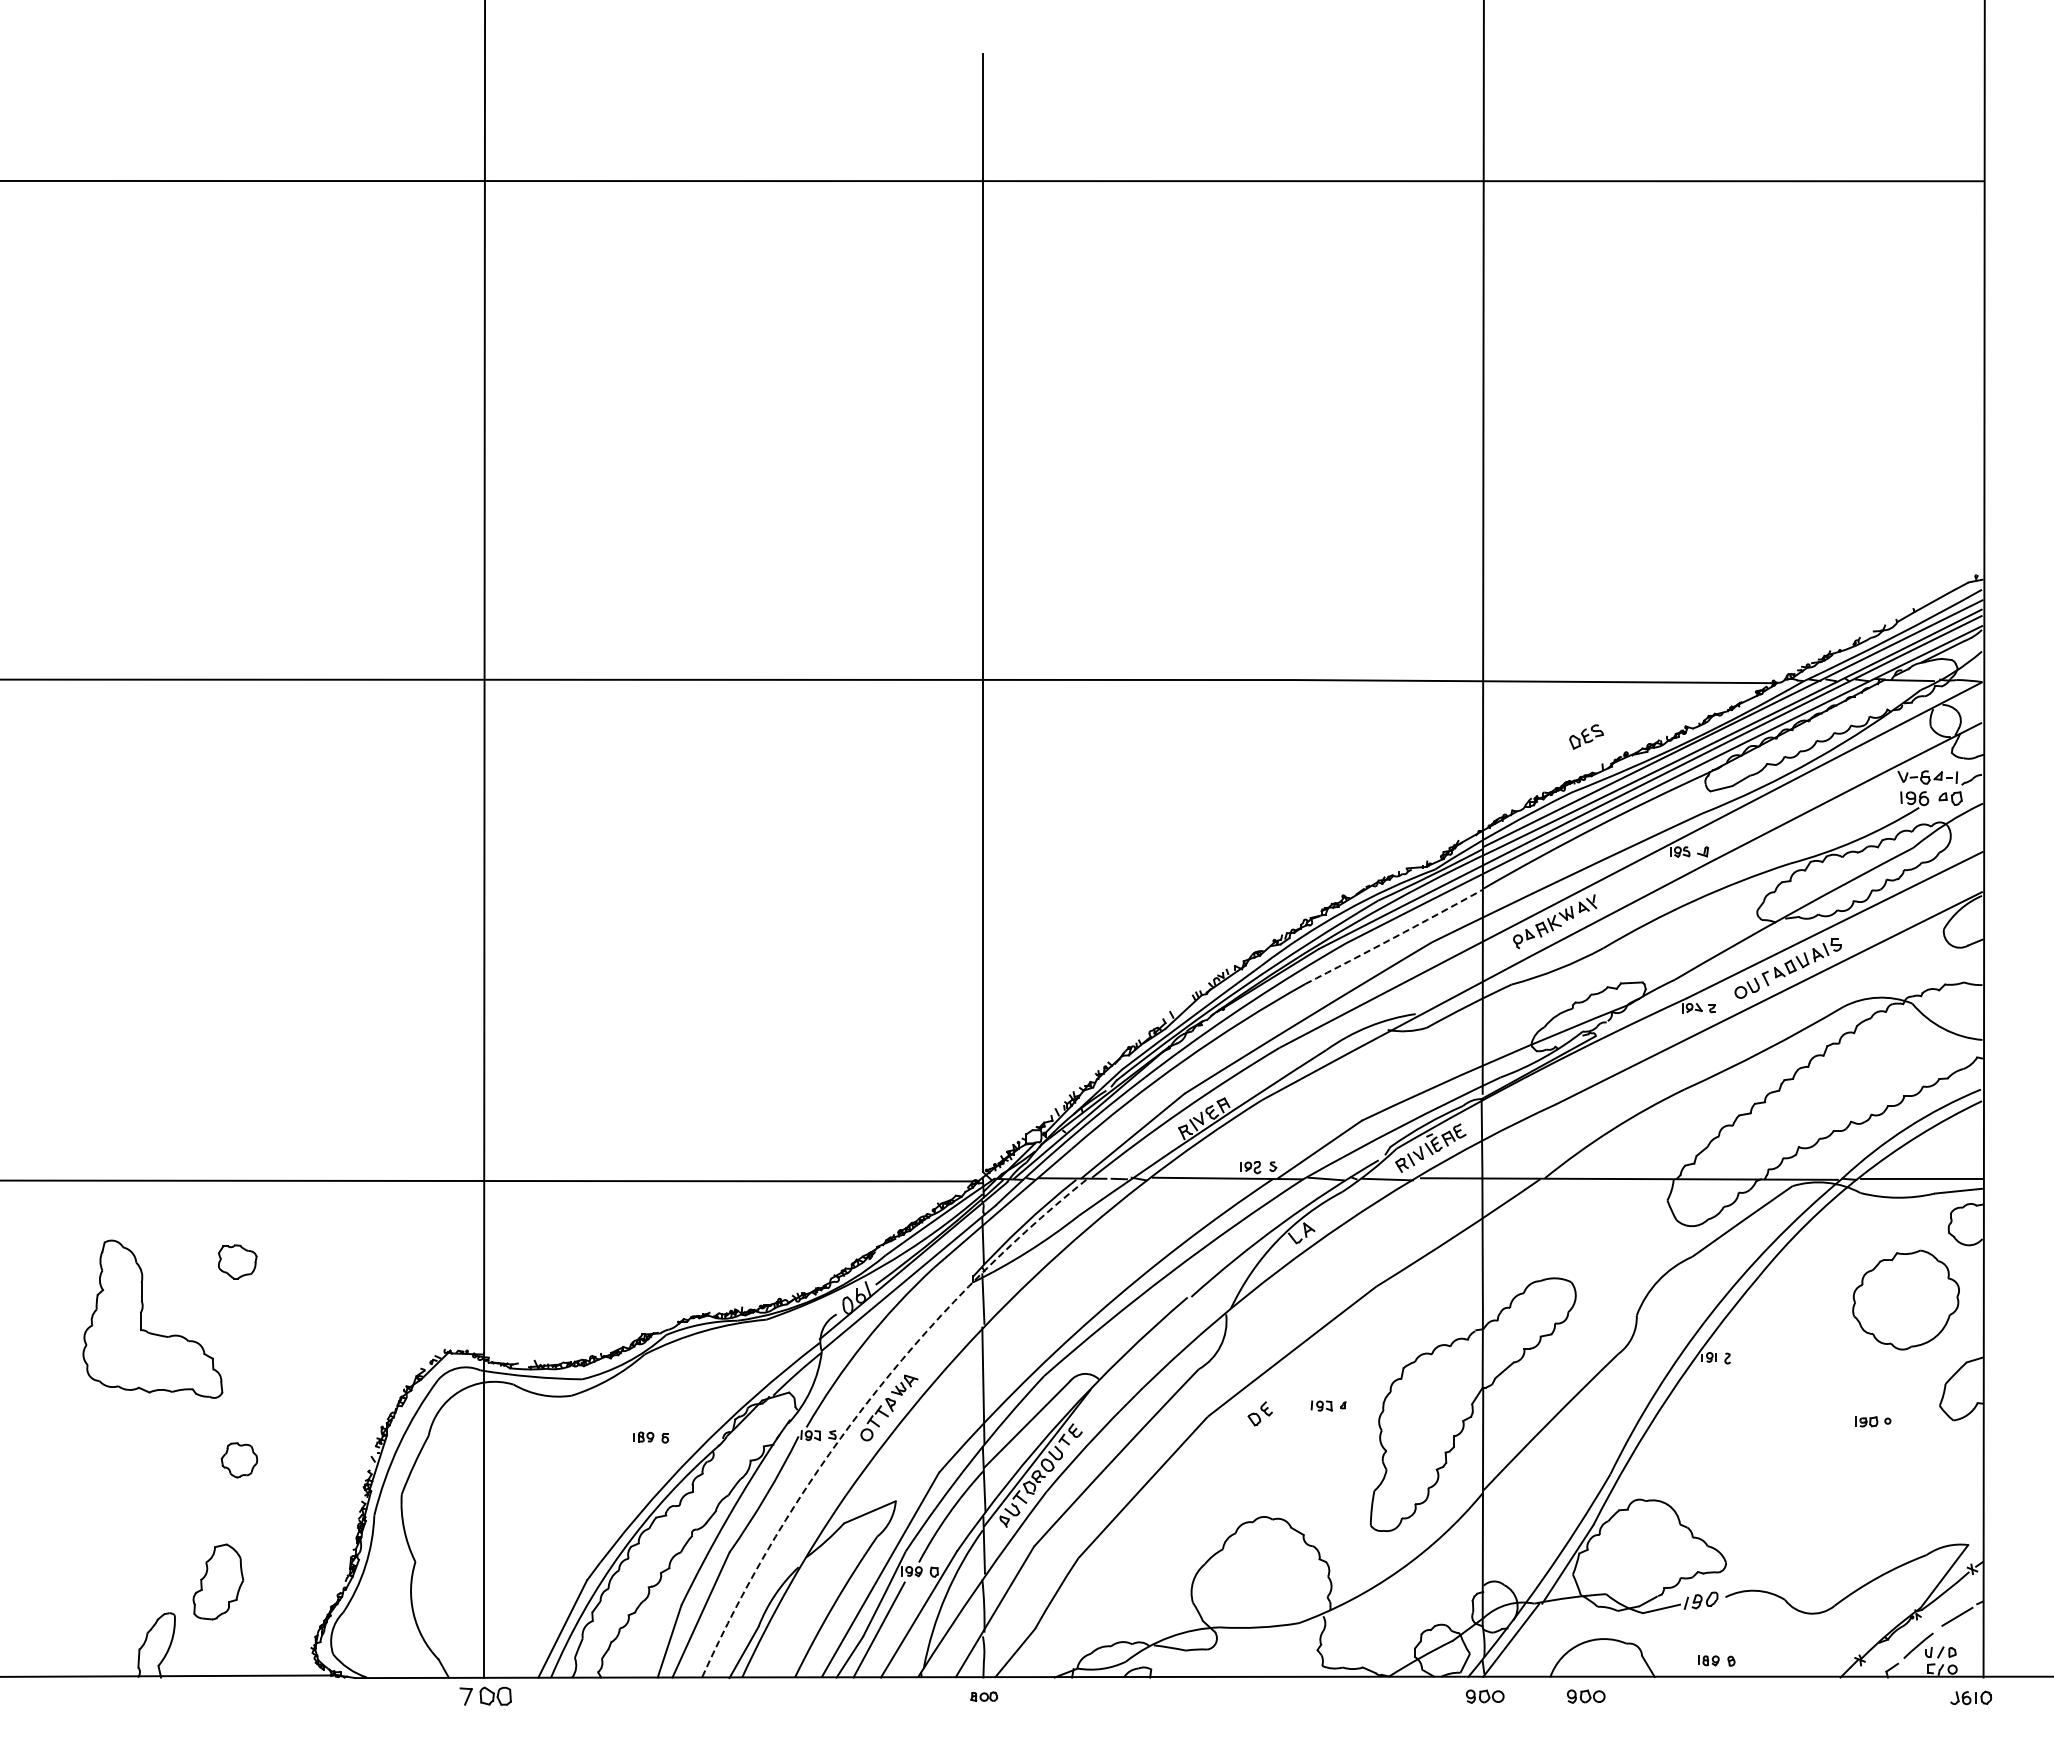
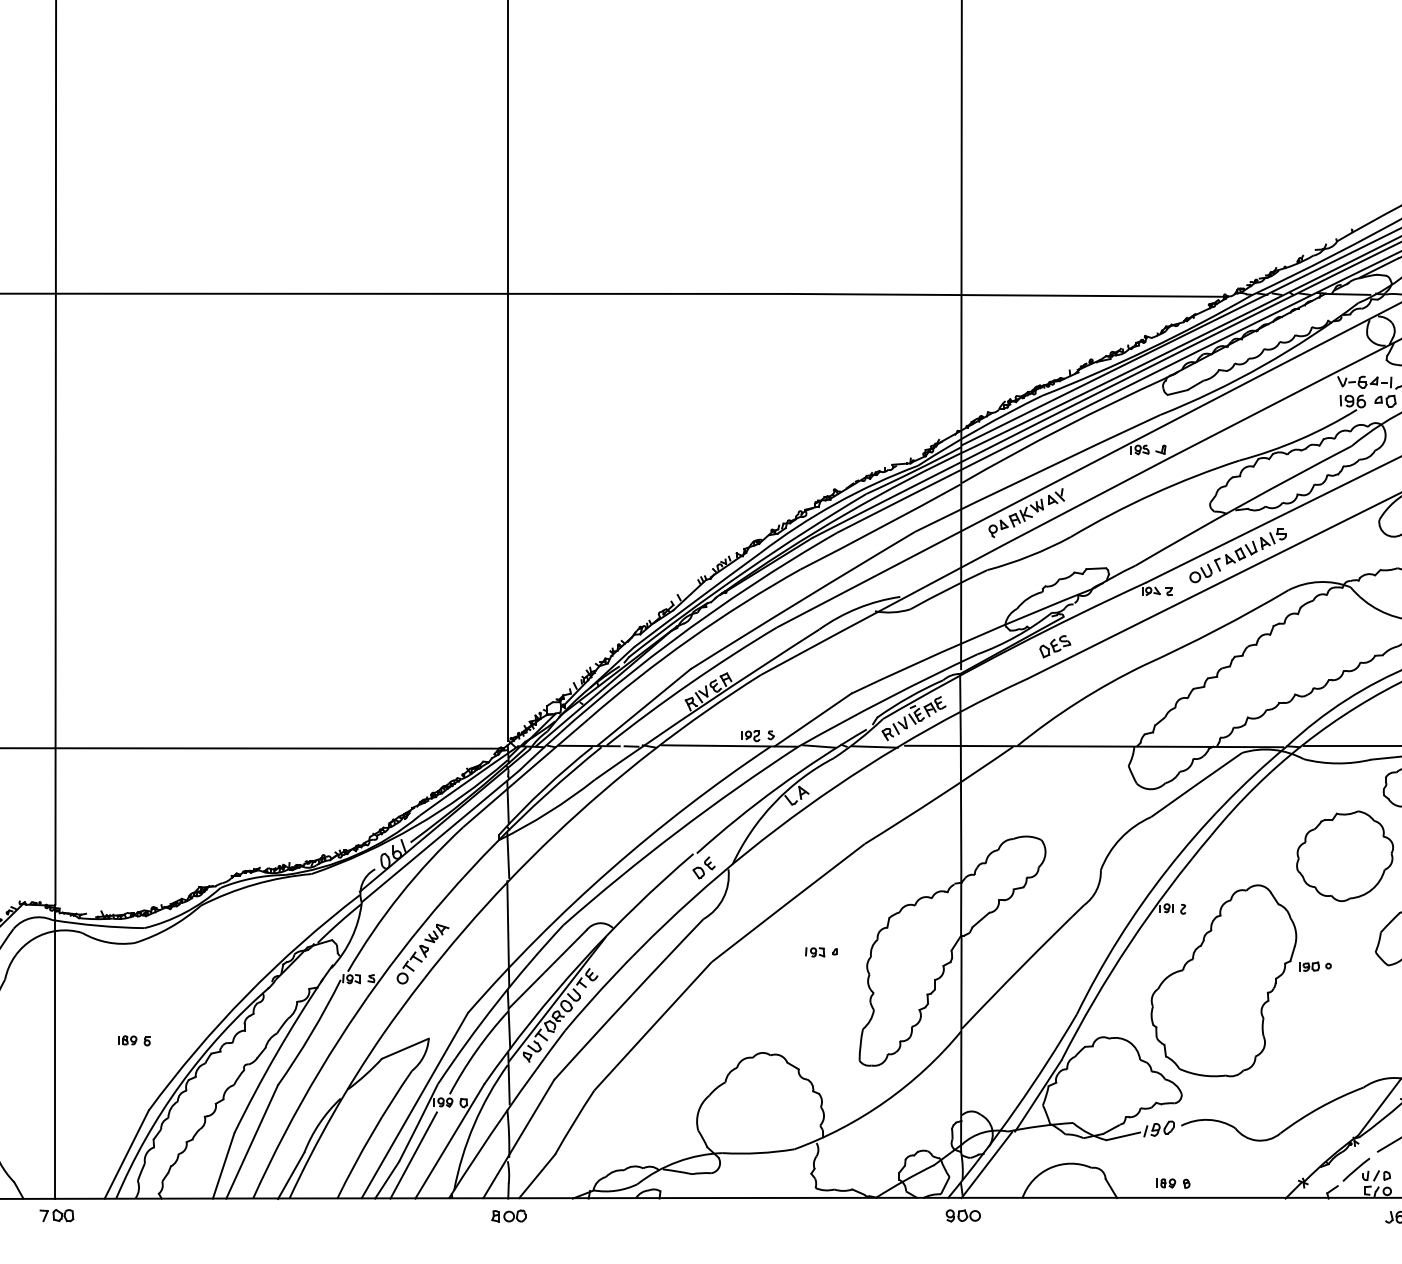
part: (1586, 736) -> (1055, 646), moved
arc: (1394, 937) -> (881, 527), dashed -> solid
arc: (864, 1406) -> (400, 952), dashed -> solid
part: (1259, 1413) -> (703, 867), moved
part: (650, 1437) -> (133, 1040), moved
part: (1772, 1437) -> (1223, 980), added
part: (485, 1696) -> (56, 1215), size x0.71
part: (983, 1696) -> (508, 1215), size x1.43
part: (1585, 1696) -> (1054, 1215), removed

